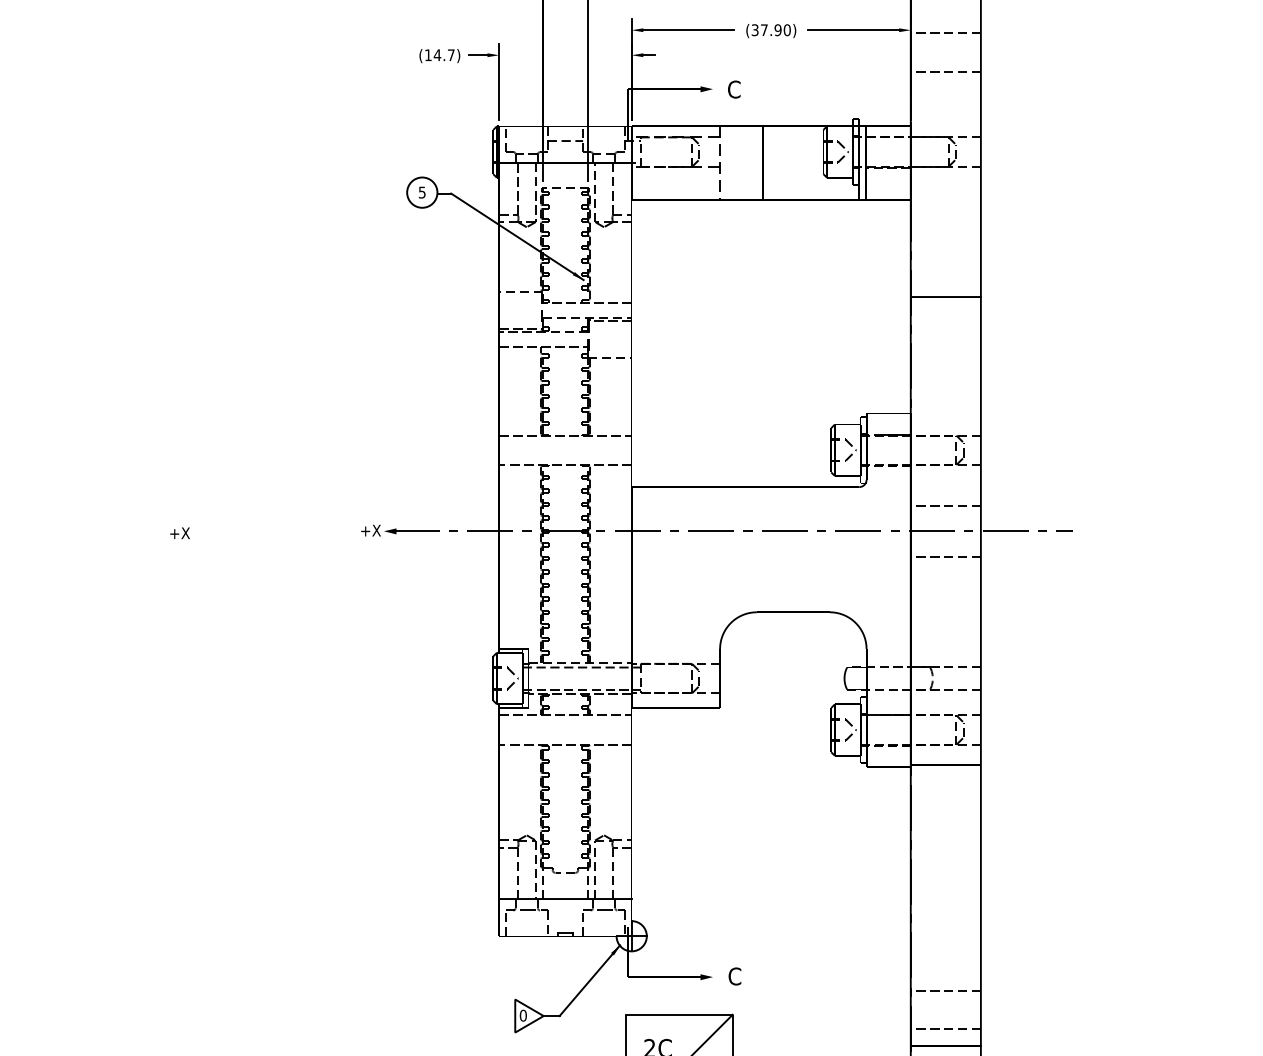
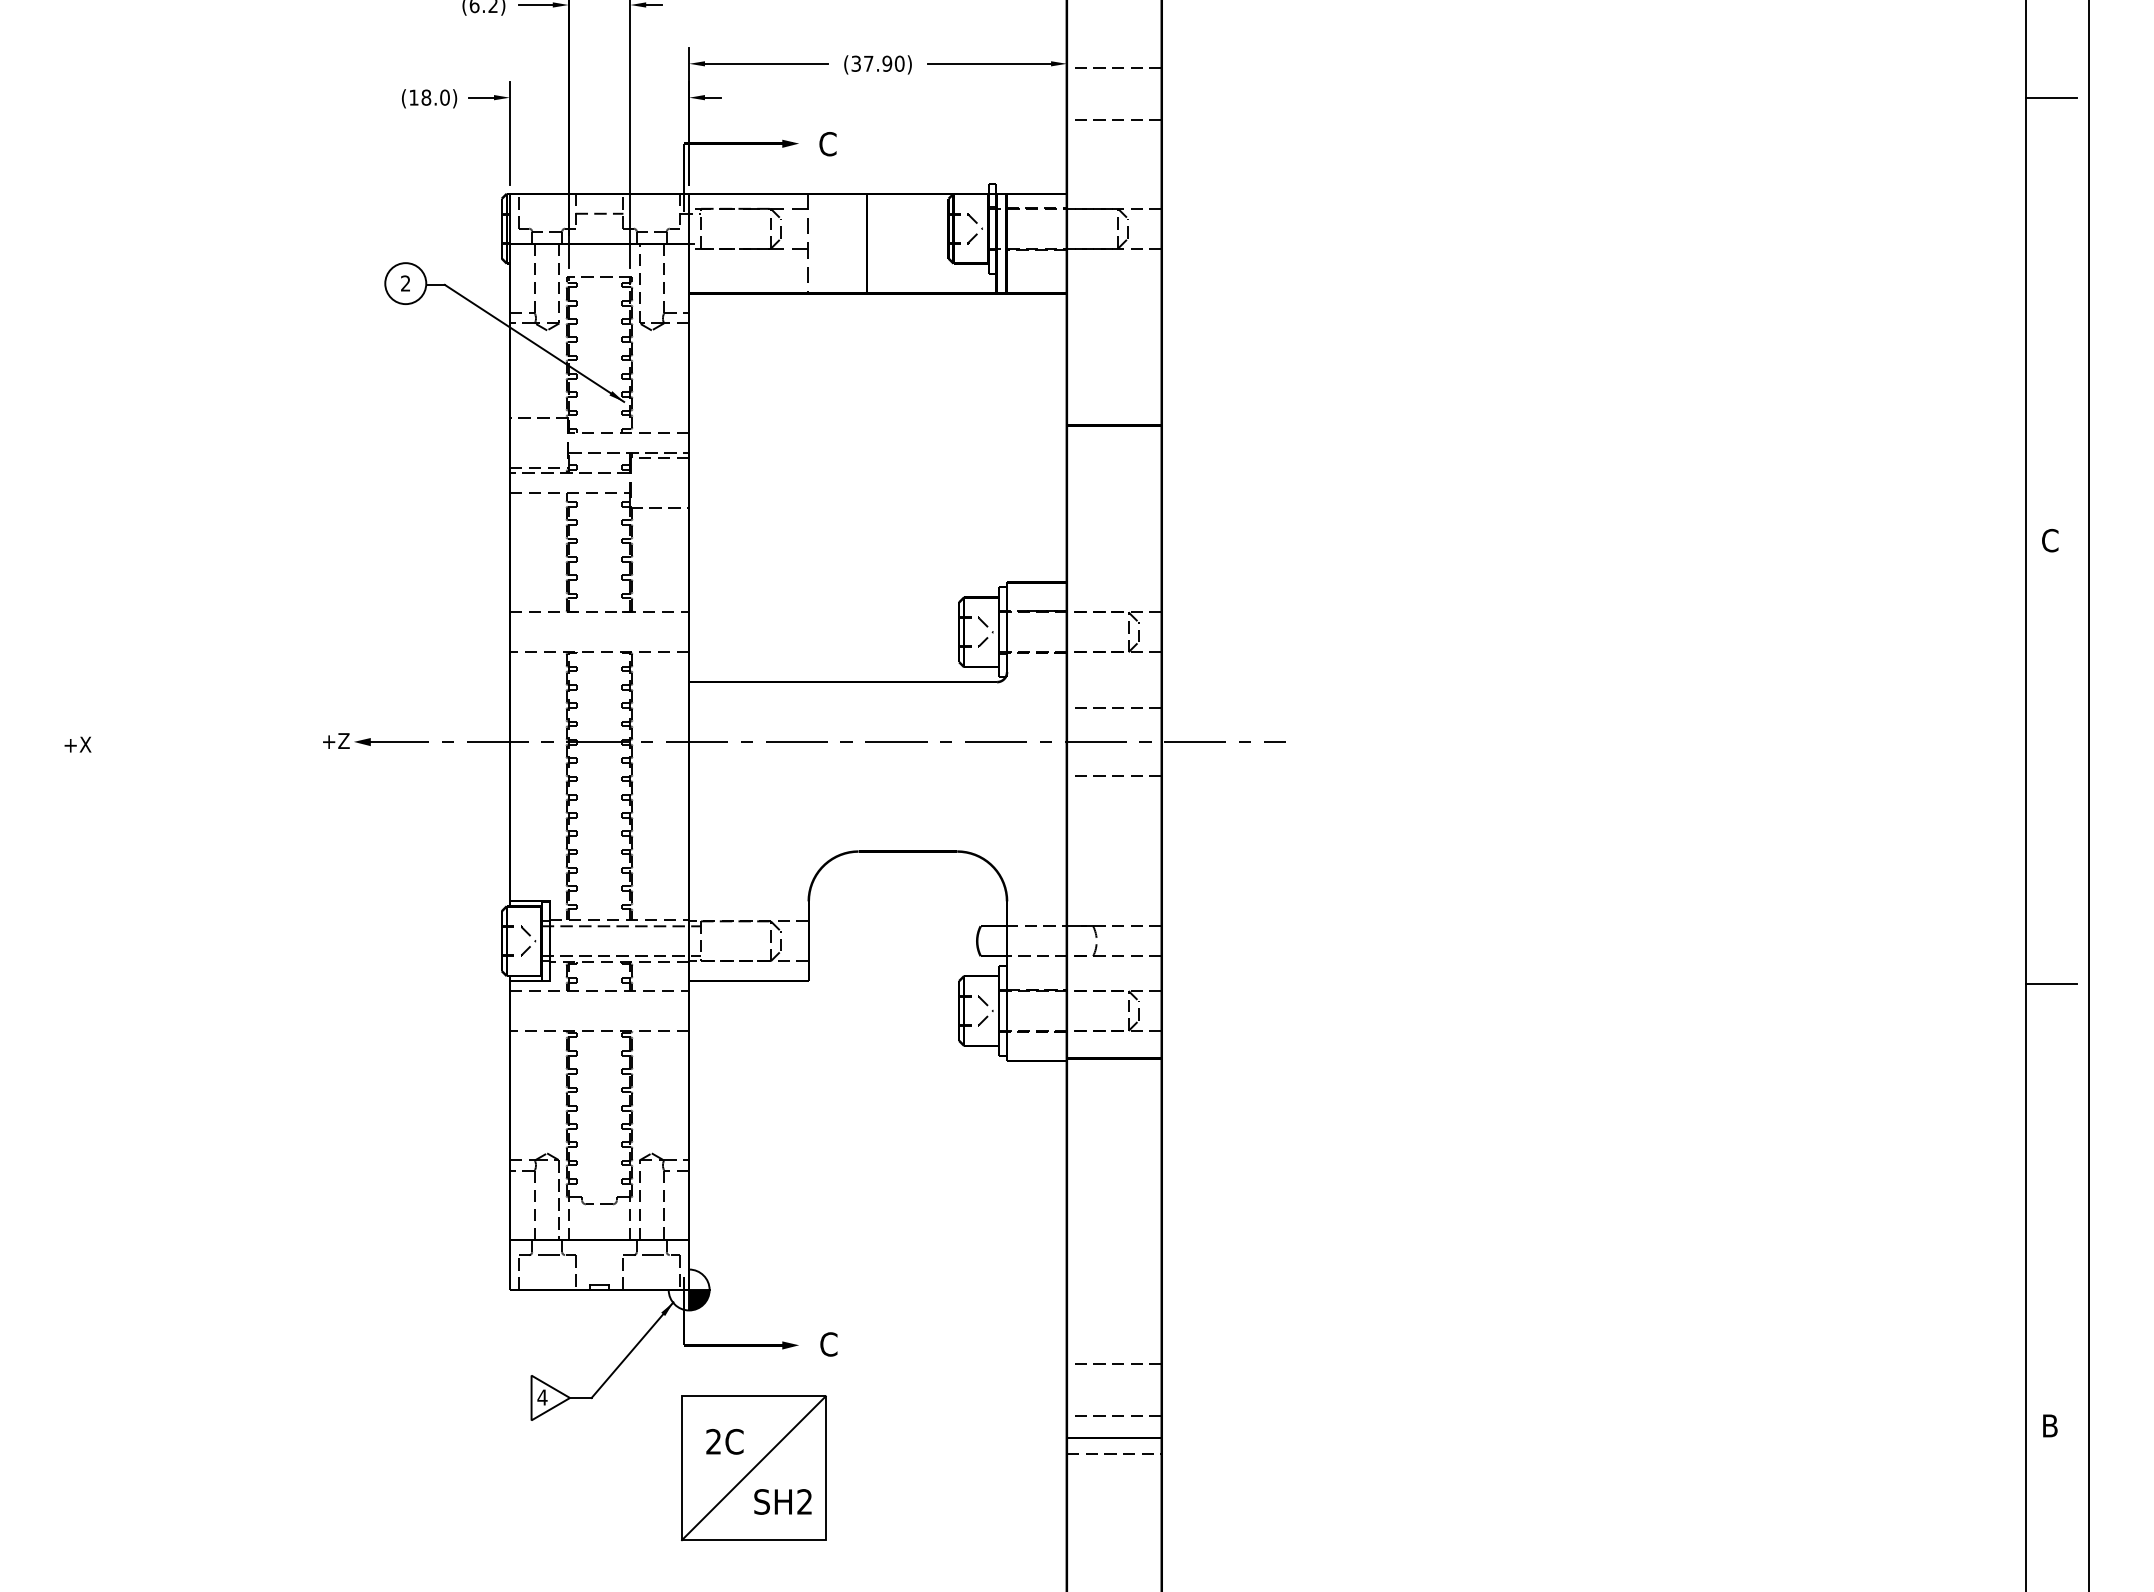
text: (444, 55) -> (435, 97), (14.7) -> (18.0)
text: (422, 192) -> (405, 283), 5 -> 2
text: (376, 530) -> (343, 740), +X -> +Z
fill: (639, 944) -> (699, 1300), added
text: (523, 1015) -> (542, 1397), 0 -> 4

